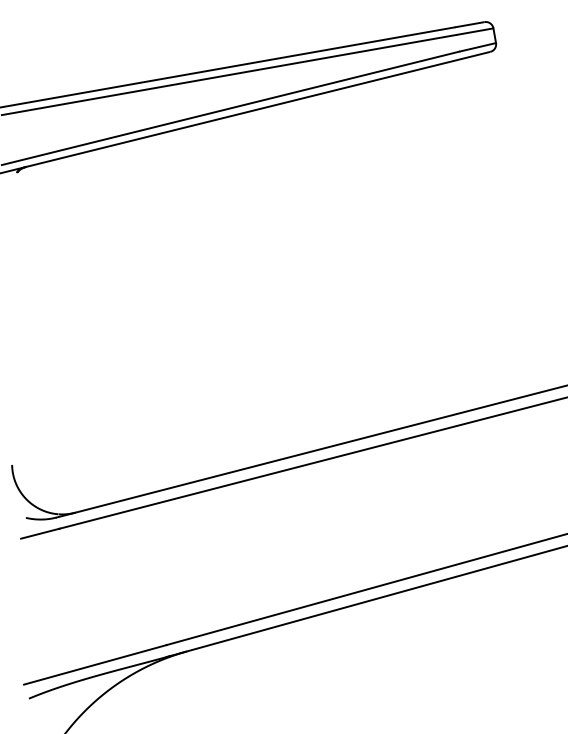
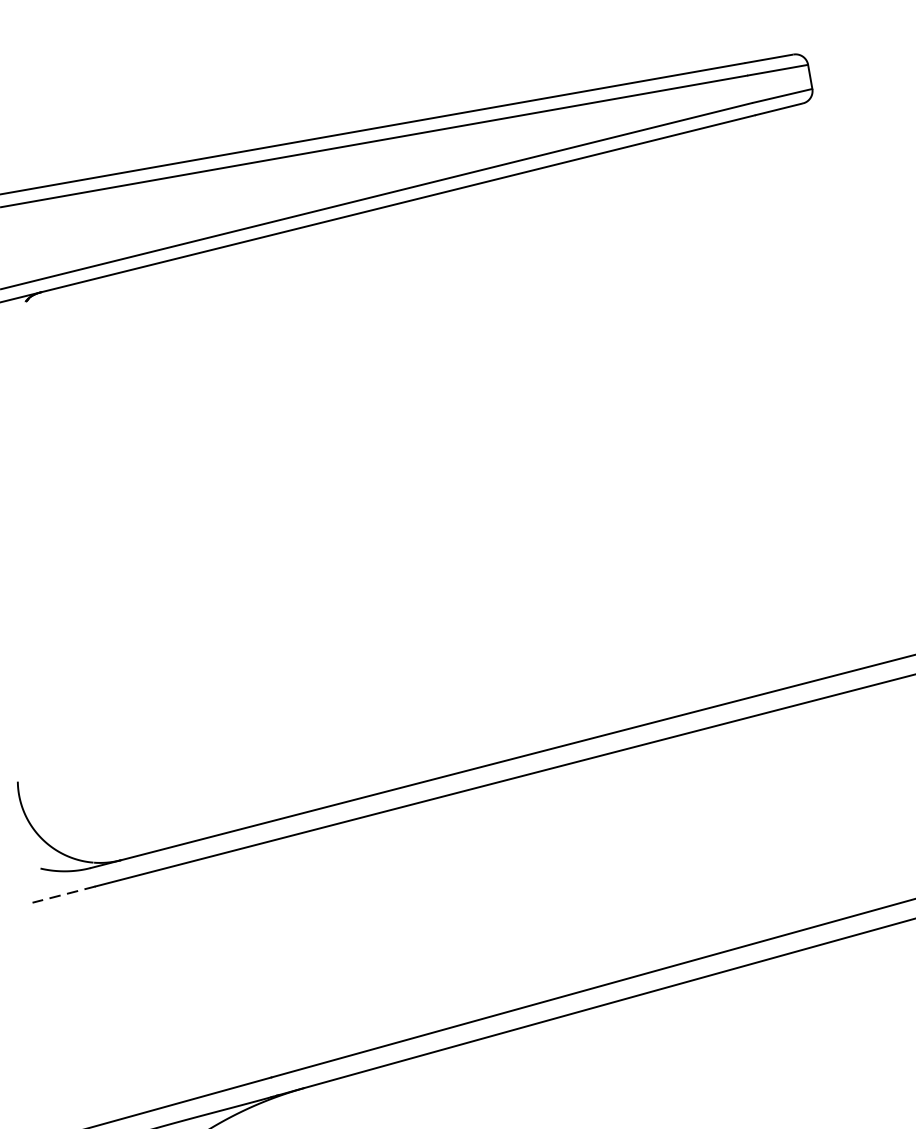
line: (40, 533) -> (64, 894), solid -> dashed

